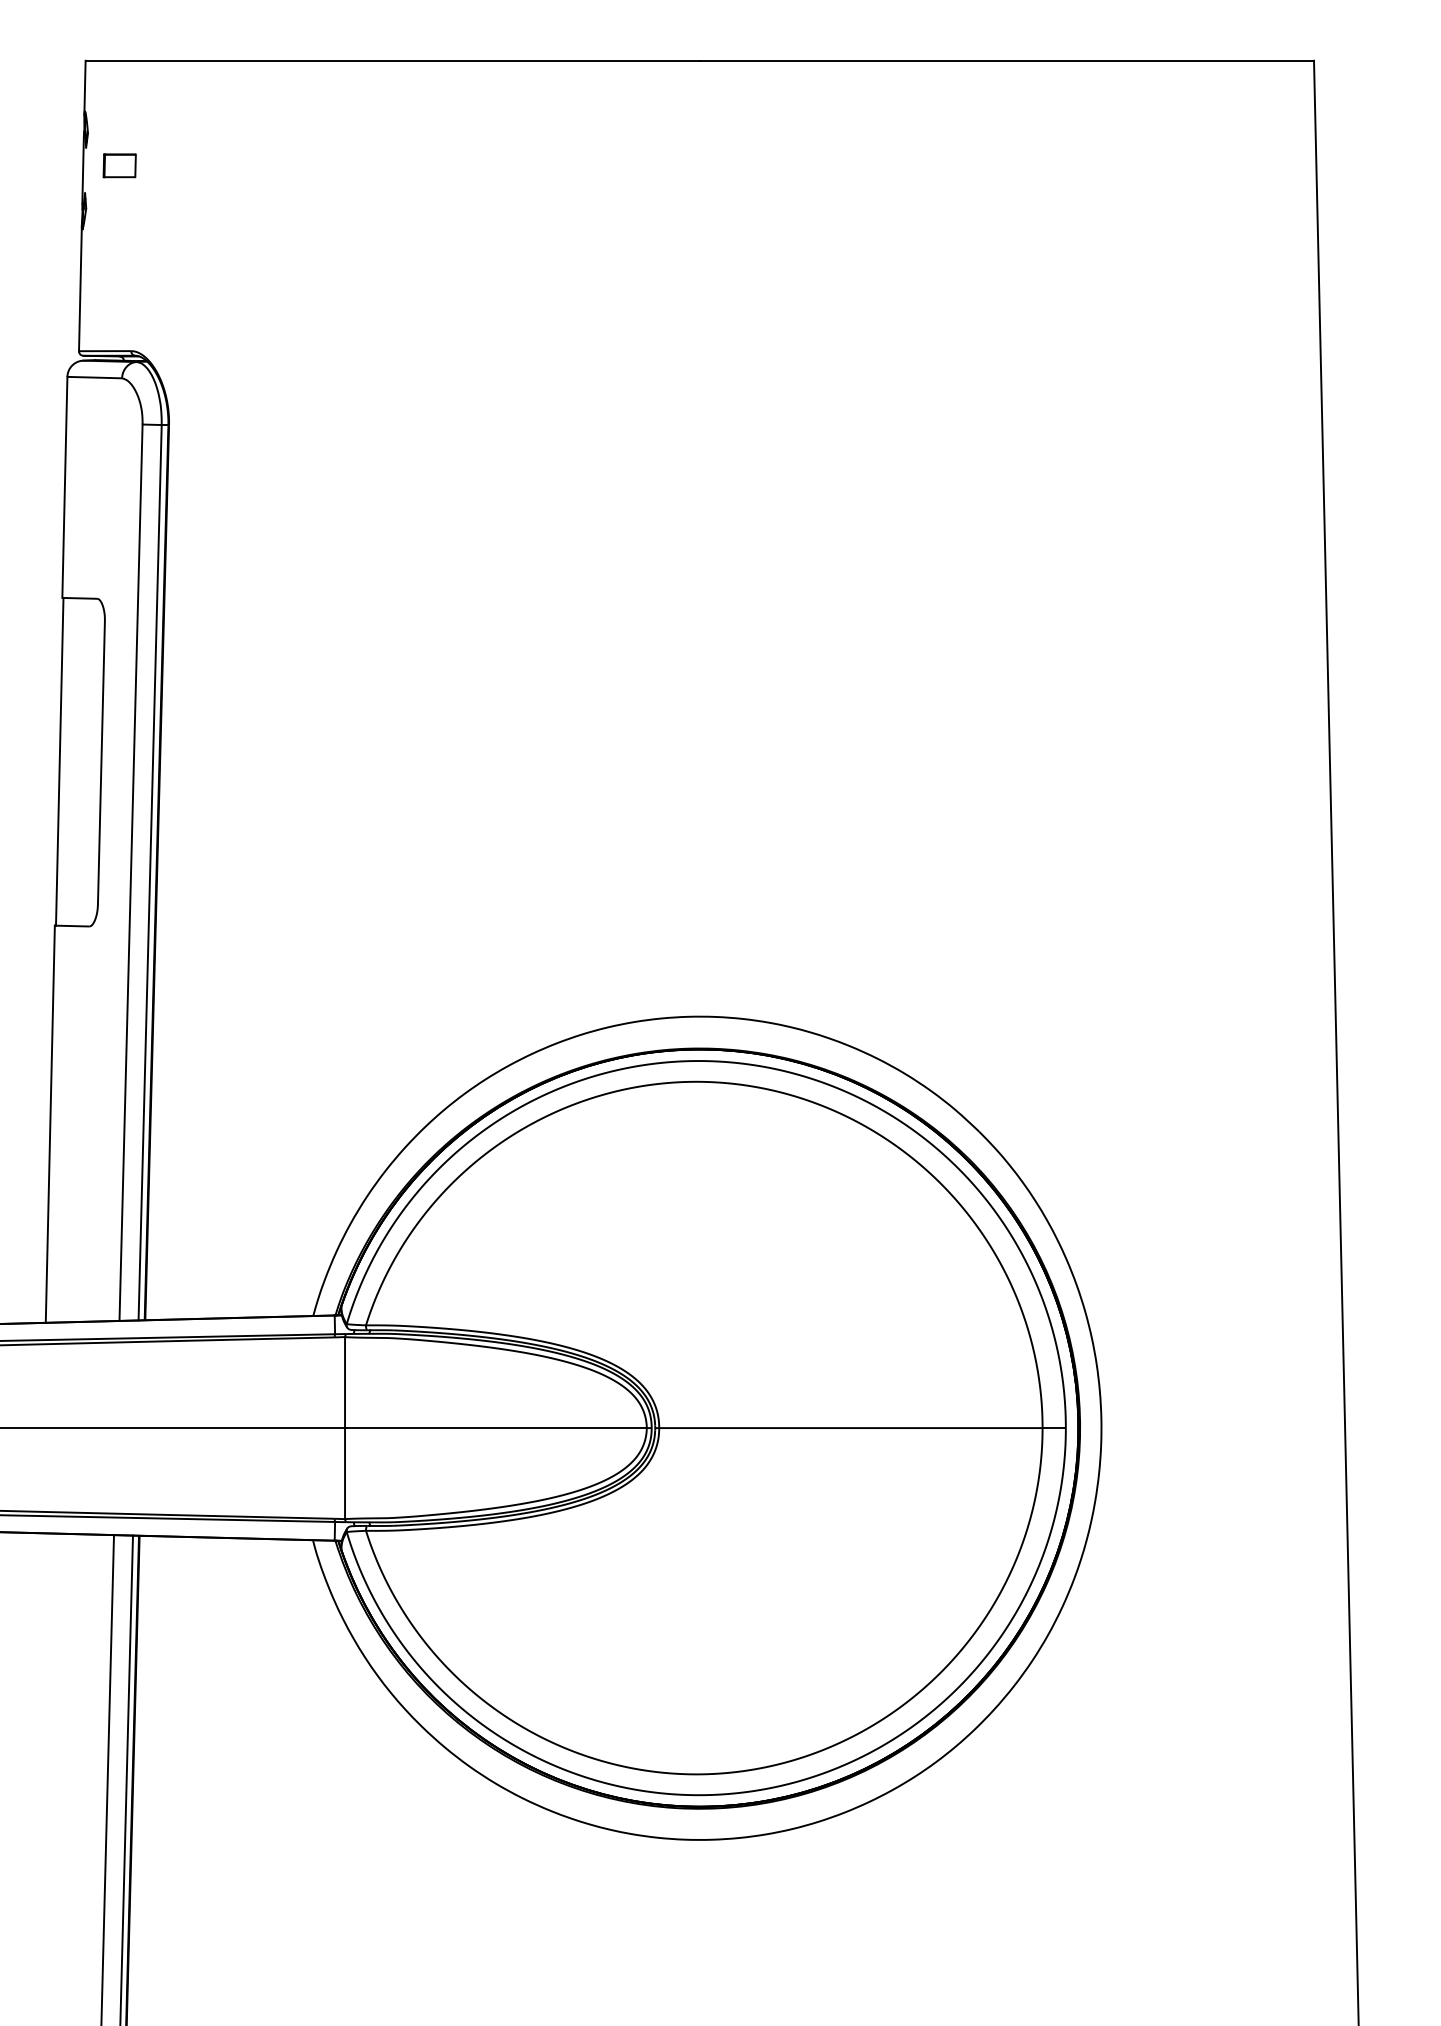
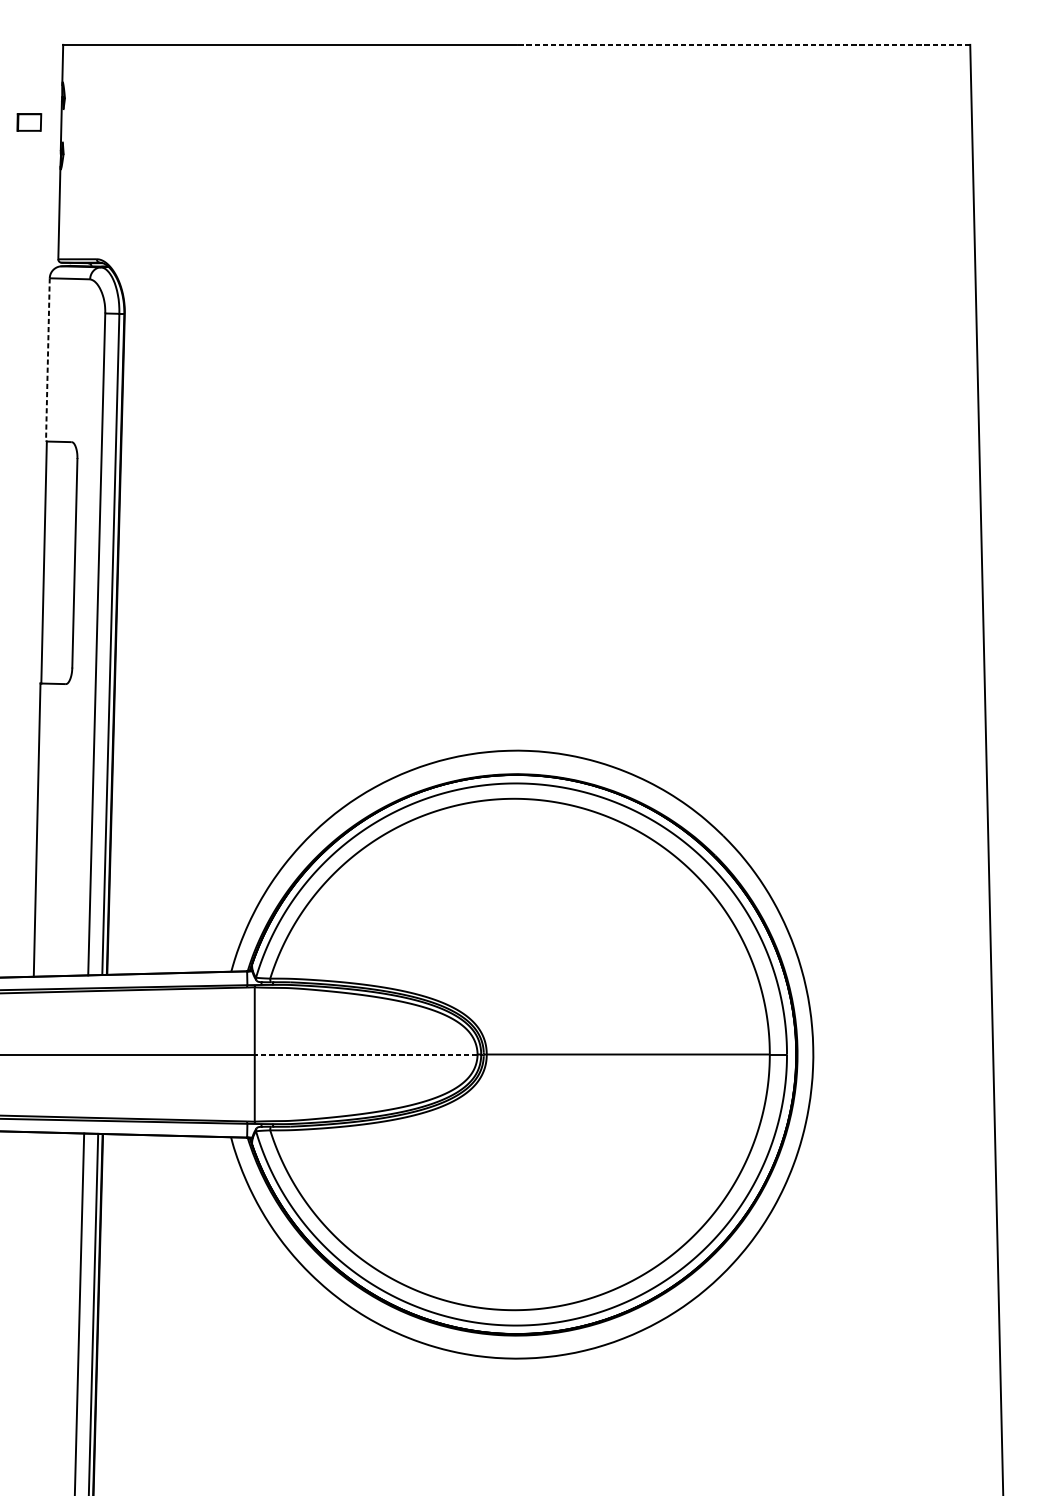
line: (1006, 60) -> (743, 44), solid -> dashed
part: (119, 165) -> (29, 122), moved
line: (64, 487) -> (47, 359), solid -> dashed
line: (497, 1428) -> (367, 1054), solid -> dashed

